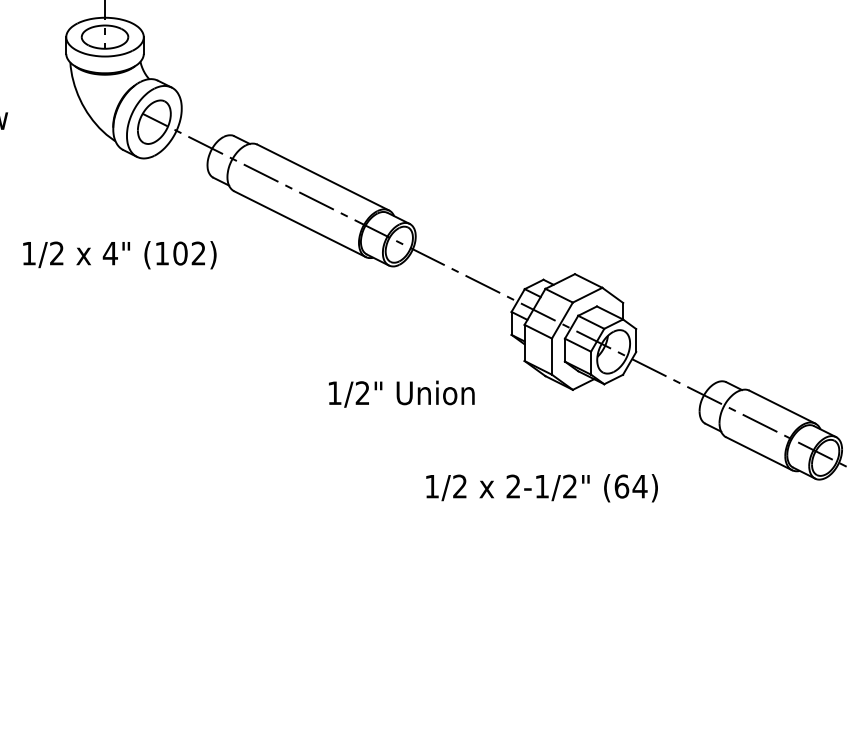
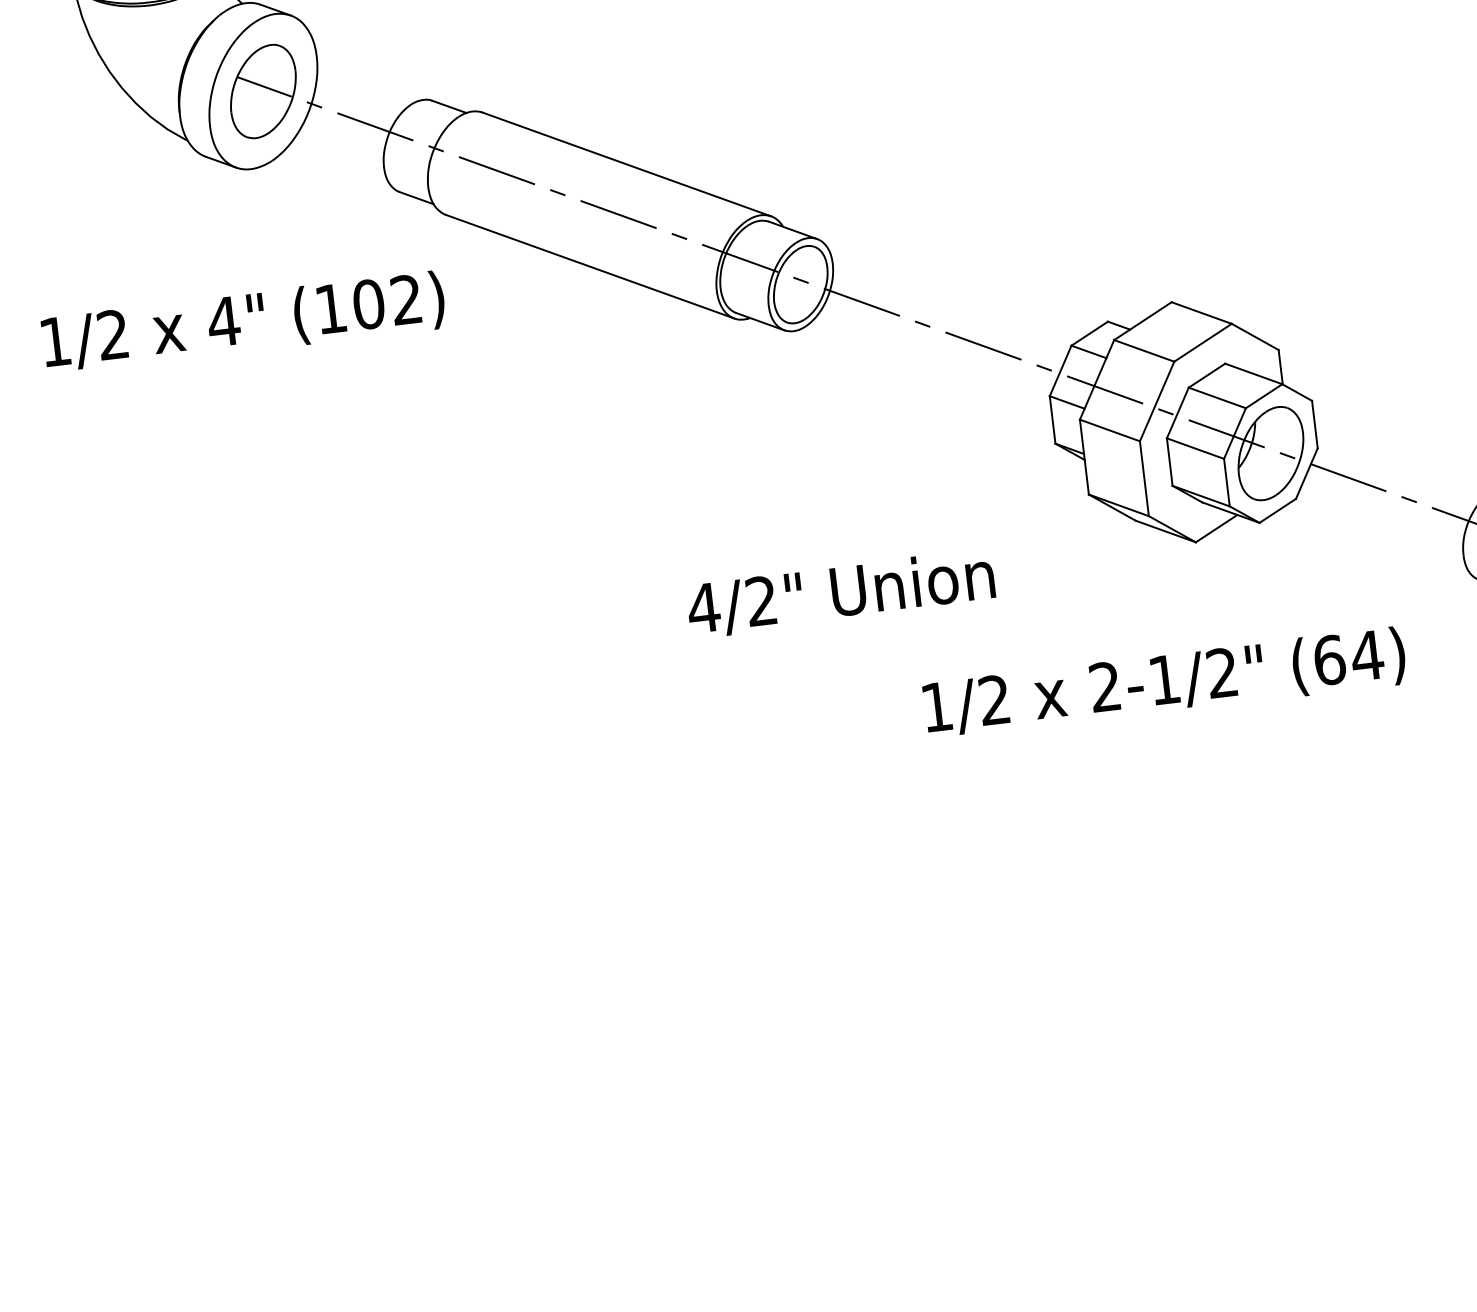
text: (119, 255) -> (243, 323), moved
text: (334, 392) -> (703, 606), 1/2" -> 4/2"
text: (541, 488) -> (1163, 683), moved

